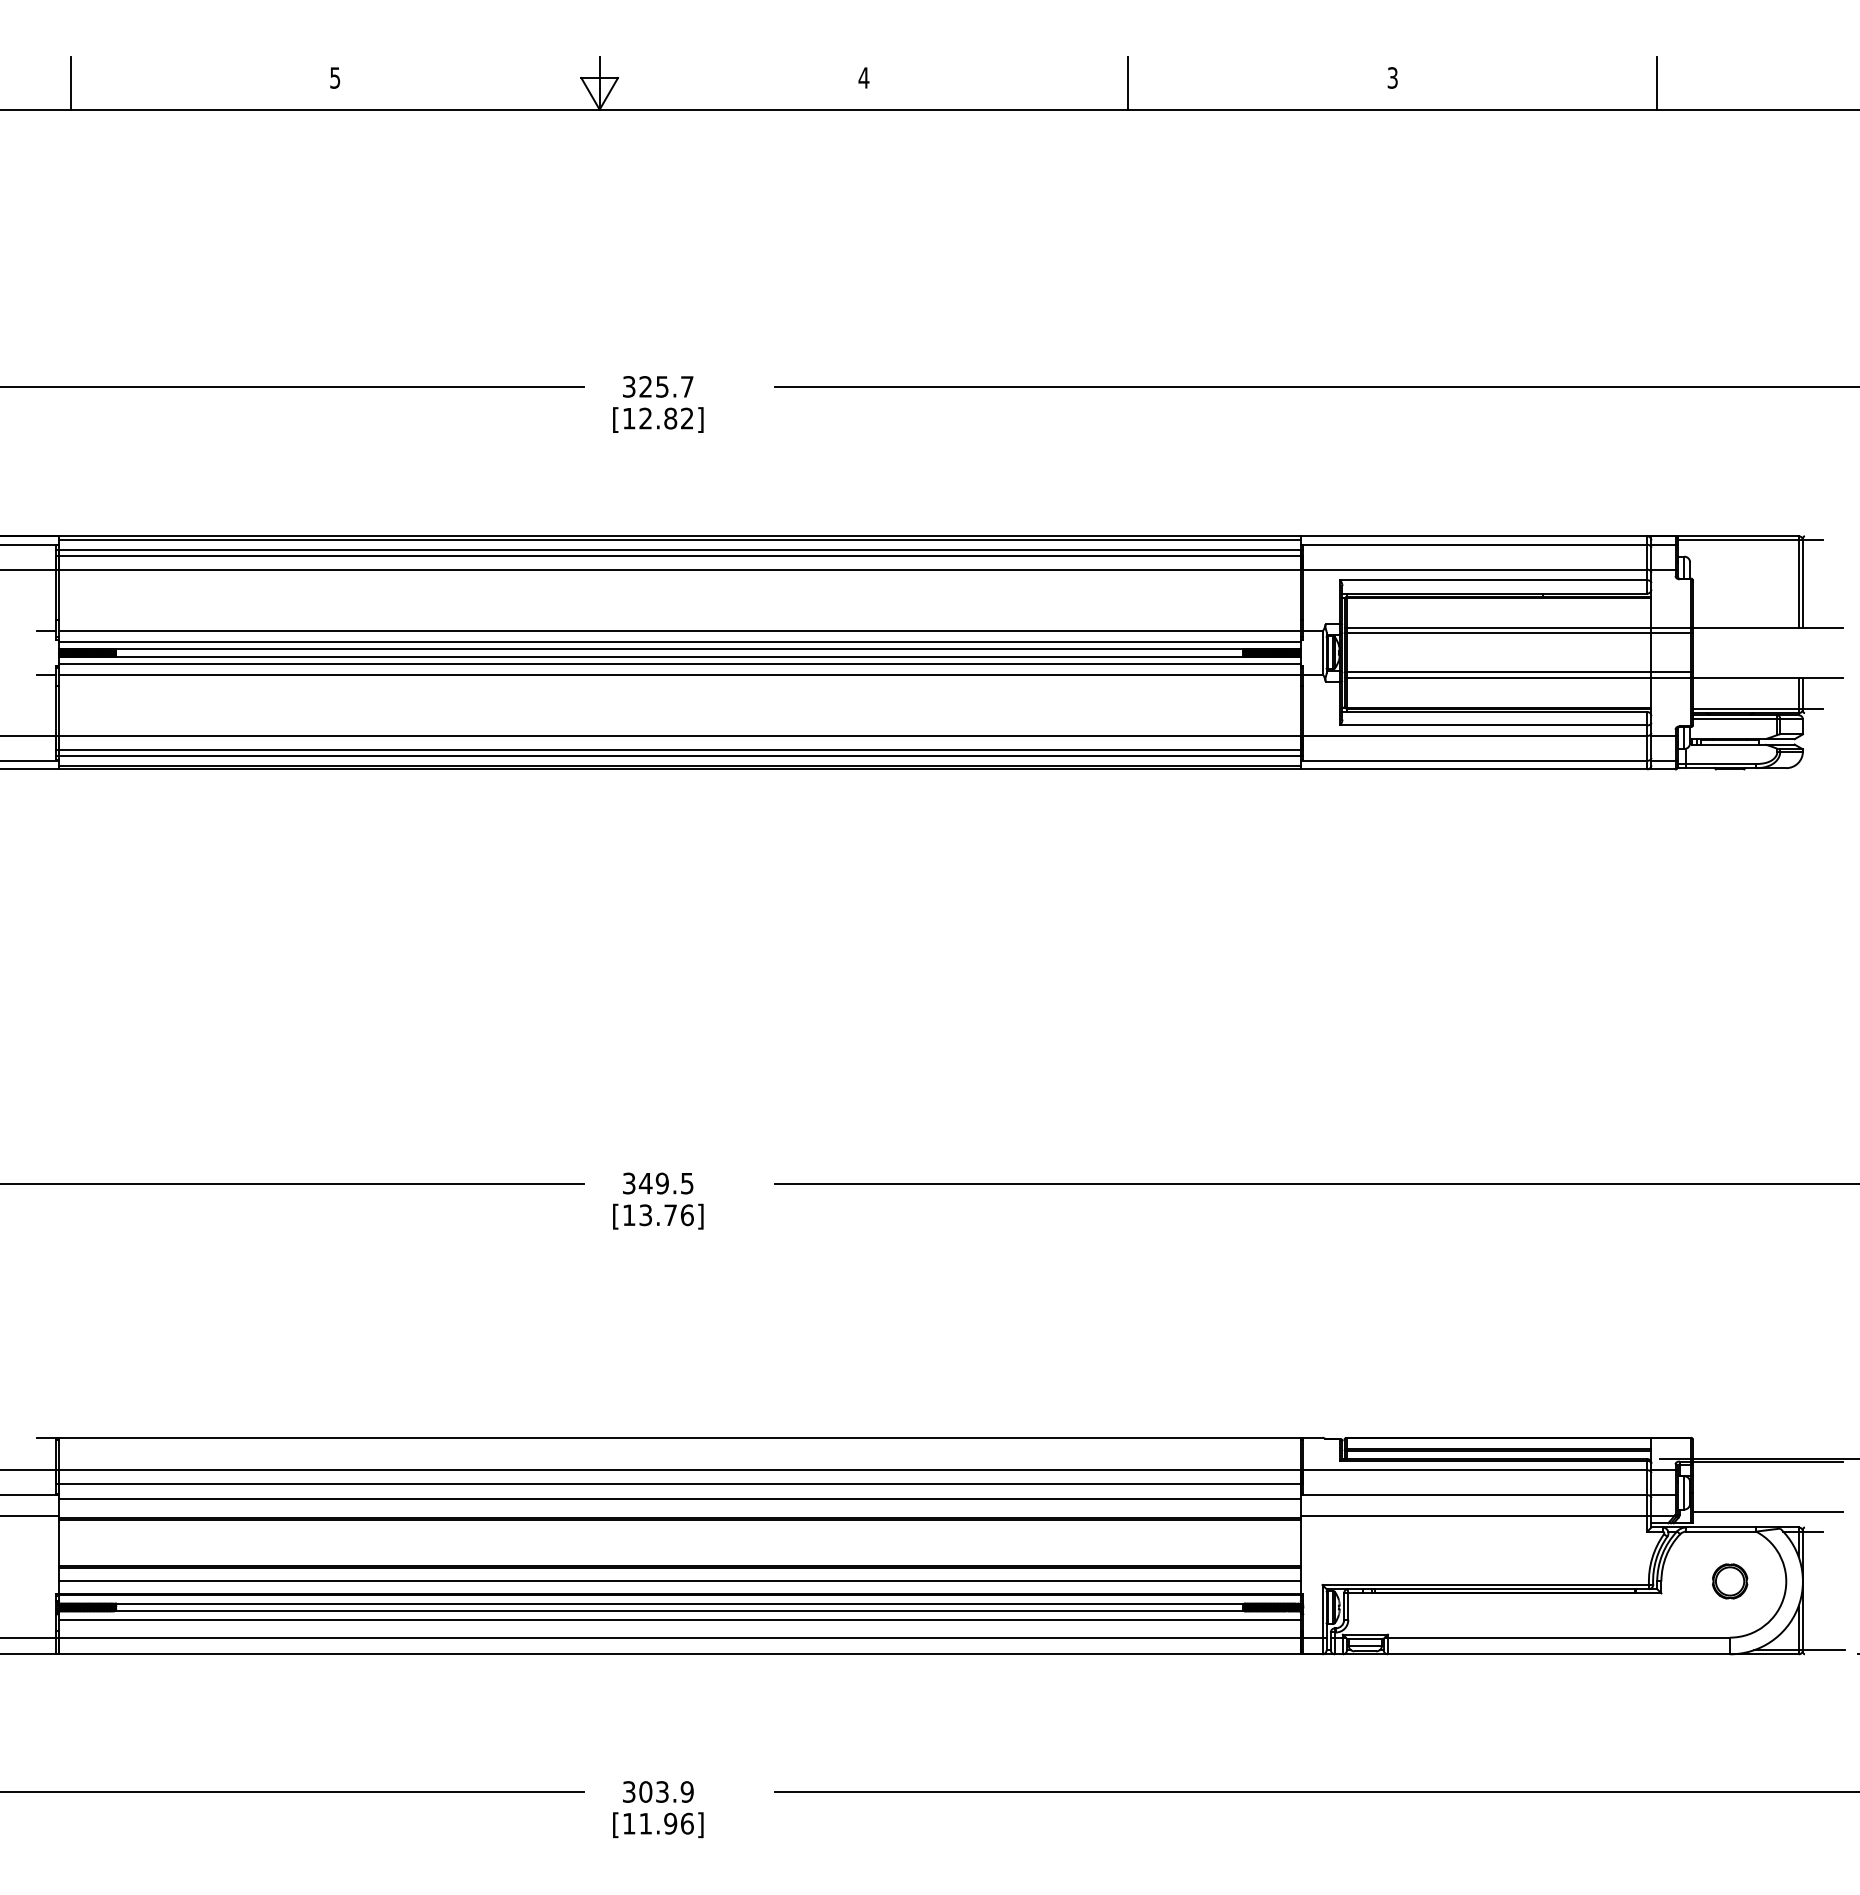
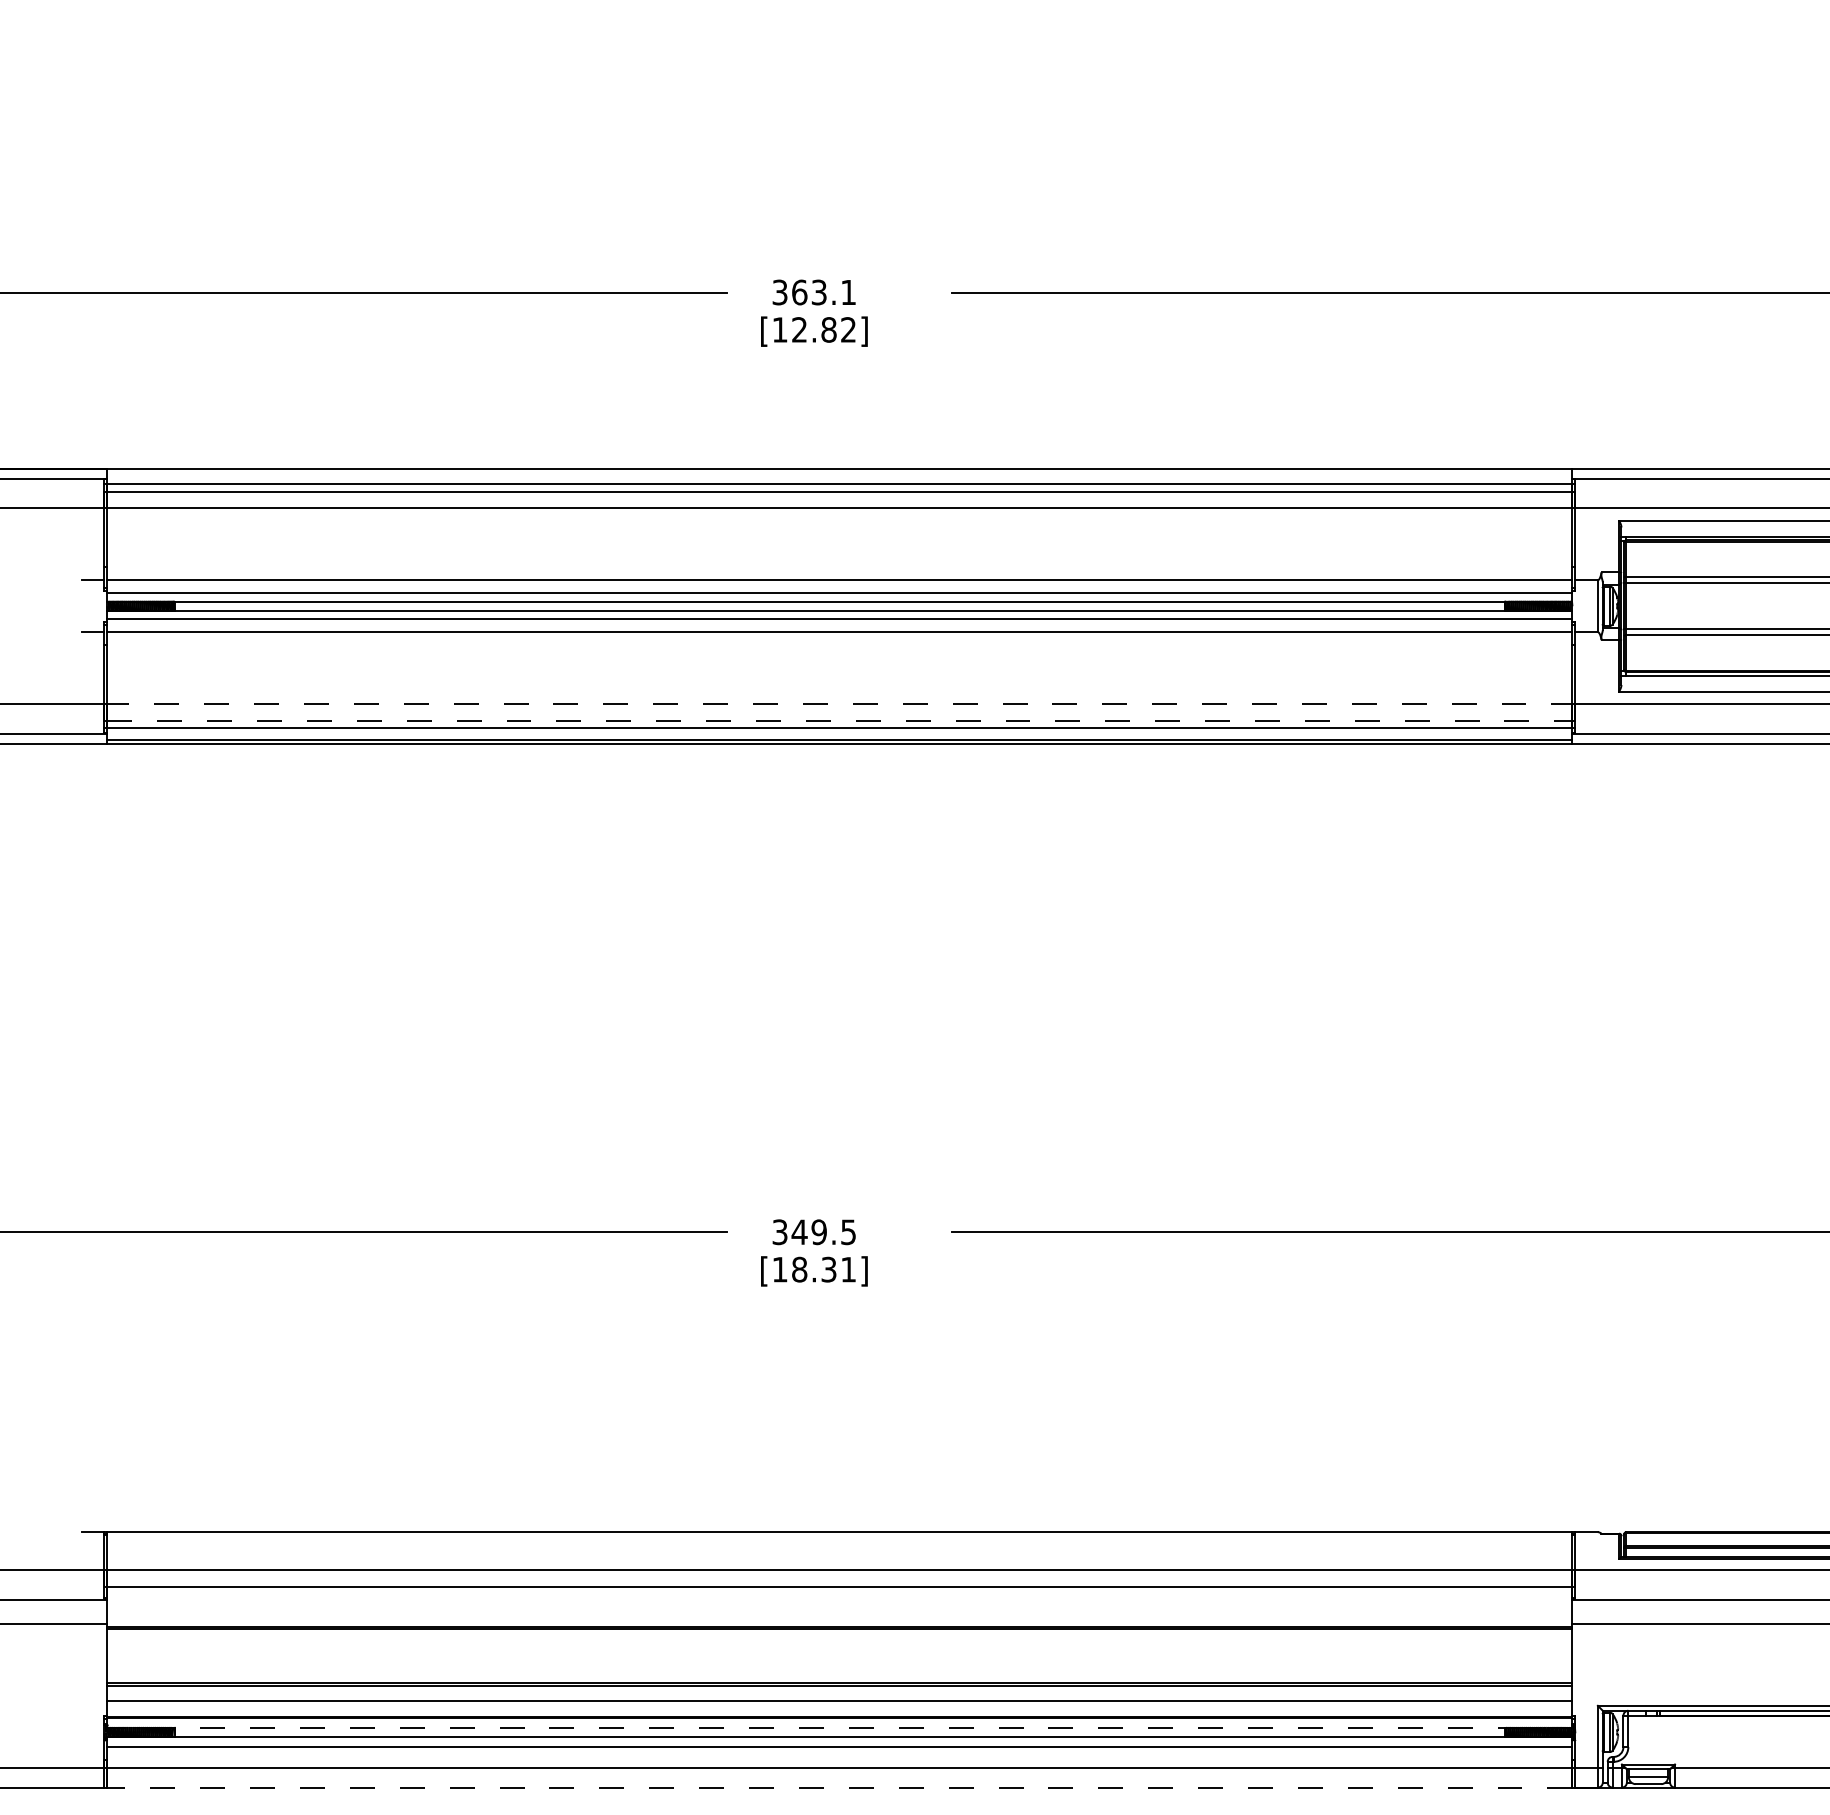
text: (666, 386) -> (824, 292), 325.7 -> 363.1
line: (679, 539) -> (839, 472), removed
line: (680, 735) -> (840, 703), solid -> dashed
line: (679, 750) -> (839, 721), solid -> dashed
text: (666, 1215) -> (824, 1269), [13.76] -> [18.31]
line: (679, 1498) -> (839, 1603), removed
line: (679, 1603) -> (839, 1727), solid -> dashed
line: (679, 1654) -> (839, 1787), solid -> dashed

